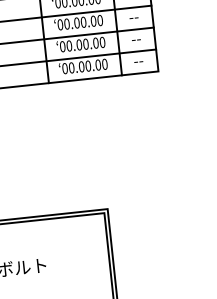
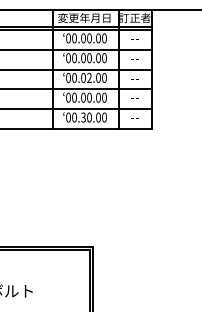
text: (83, 21) -> (89, 77), 00.00.00 -> 00.02.00
text: (81, 66) -> (83, 117), 00.00.00 -> 00.30.00

